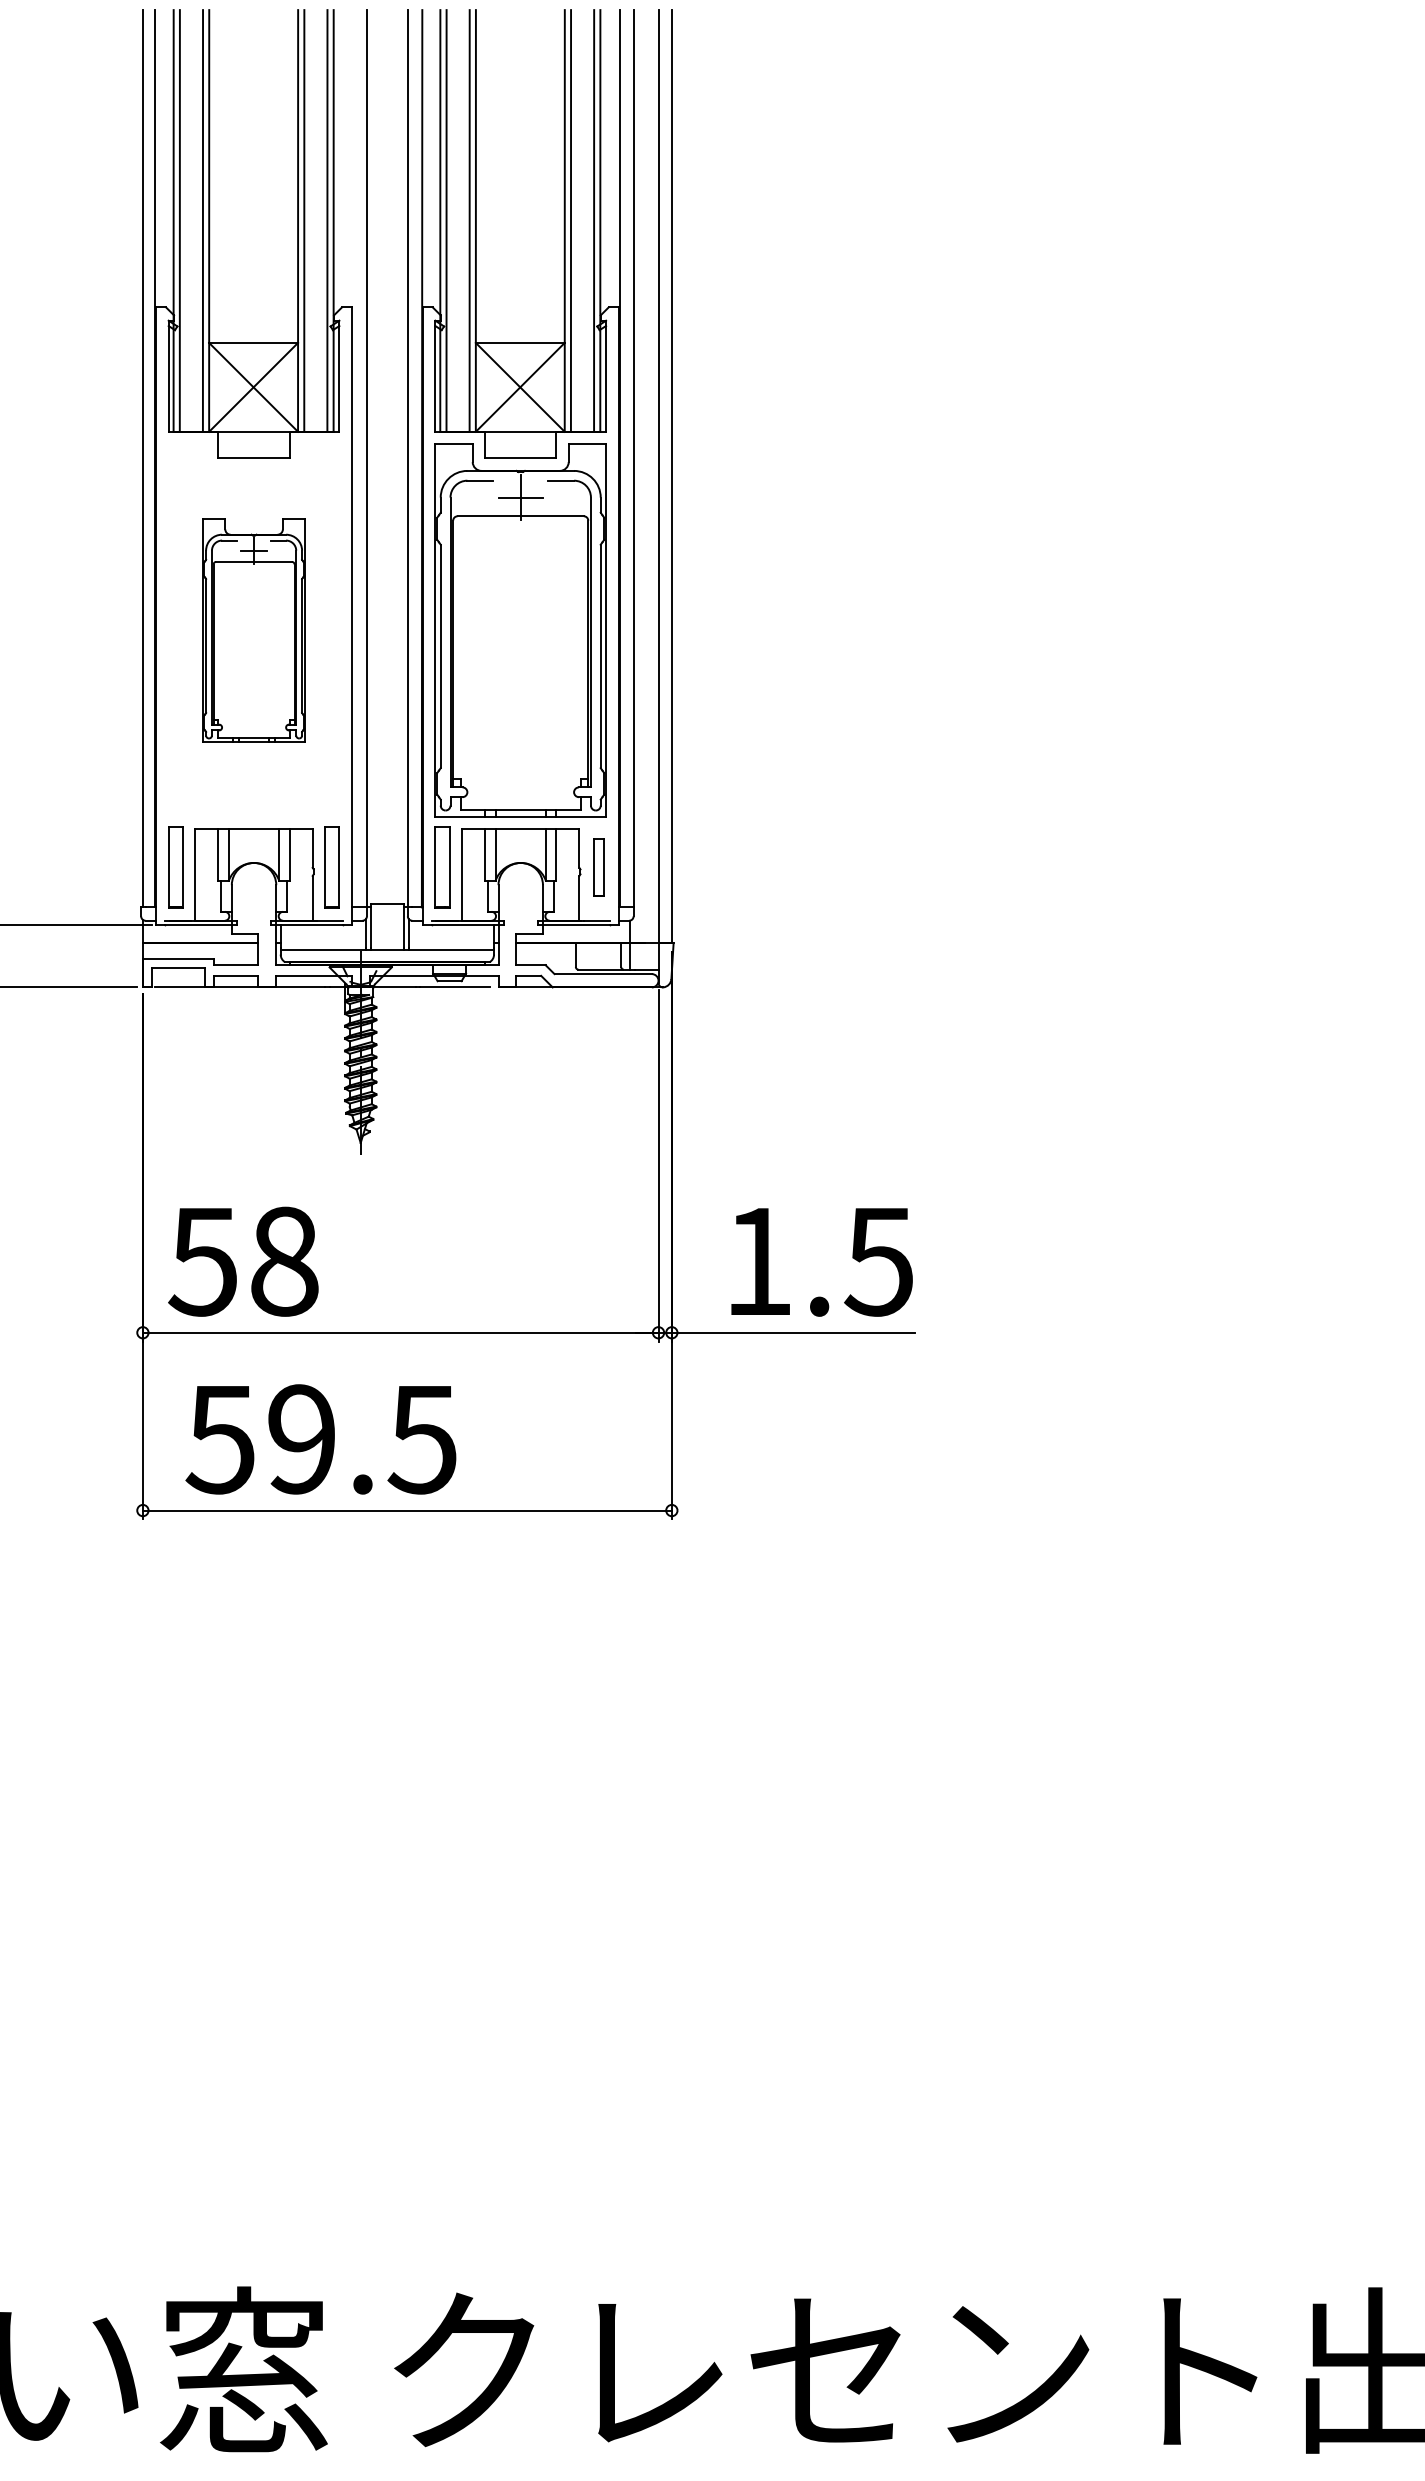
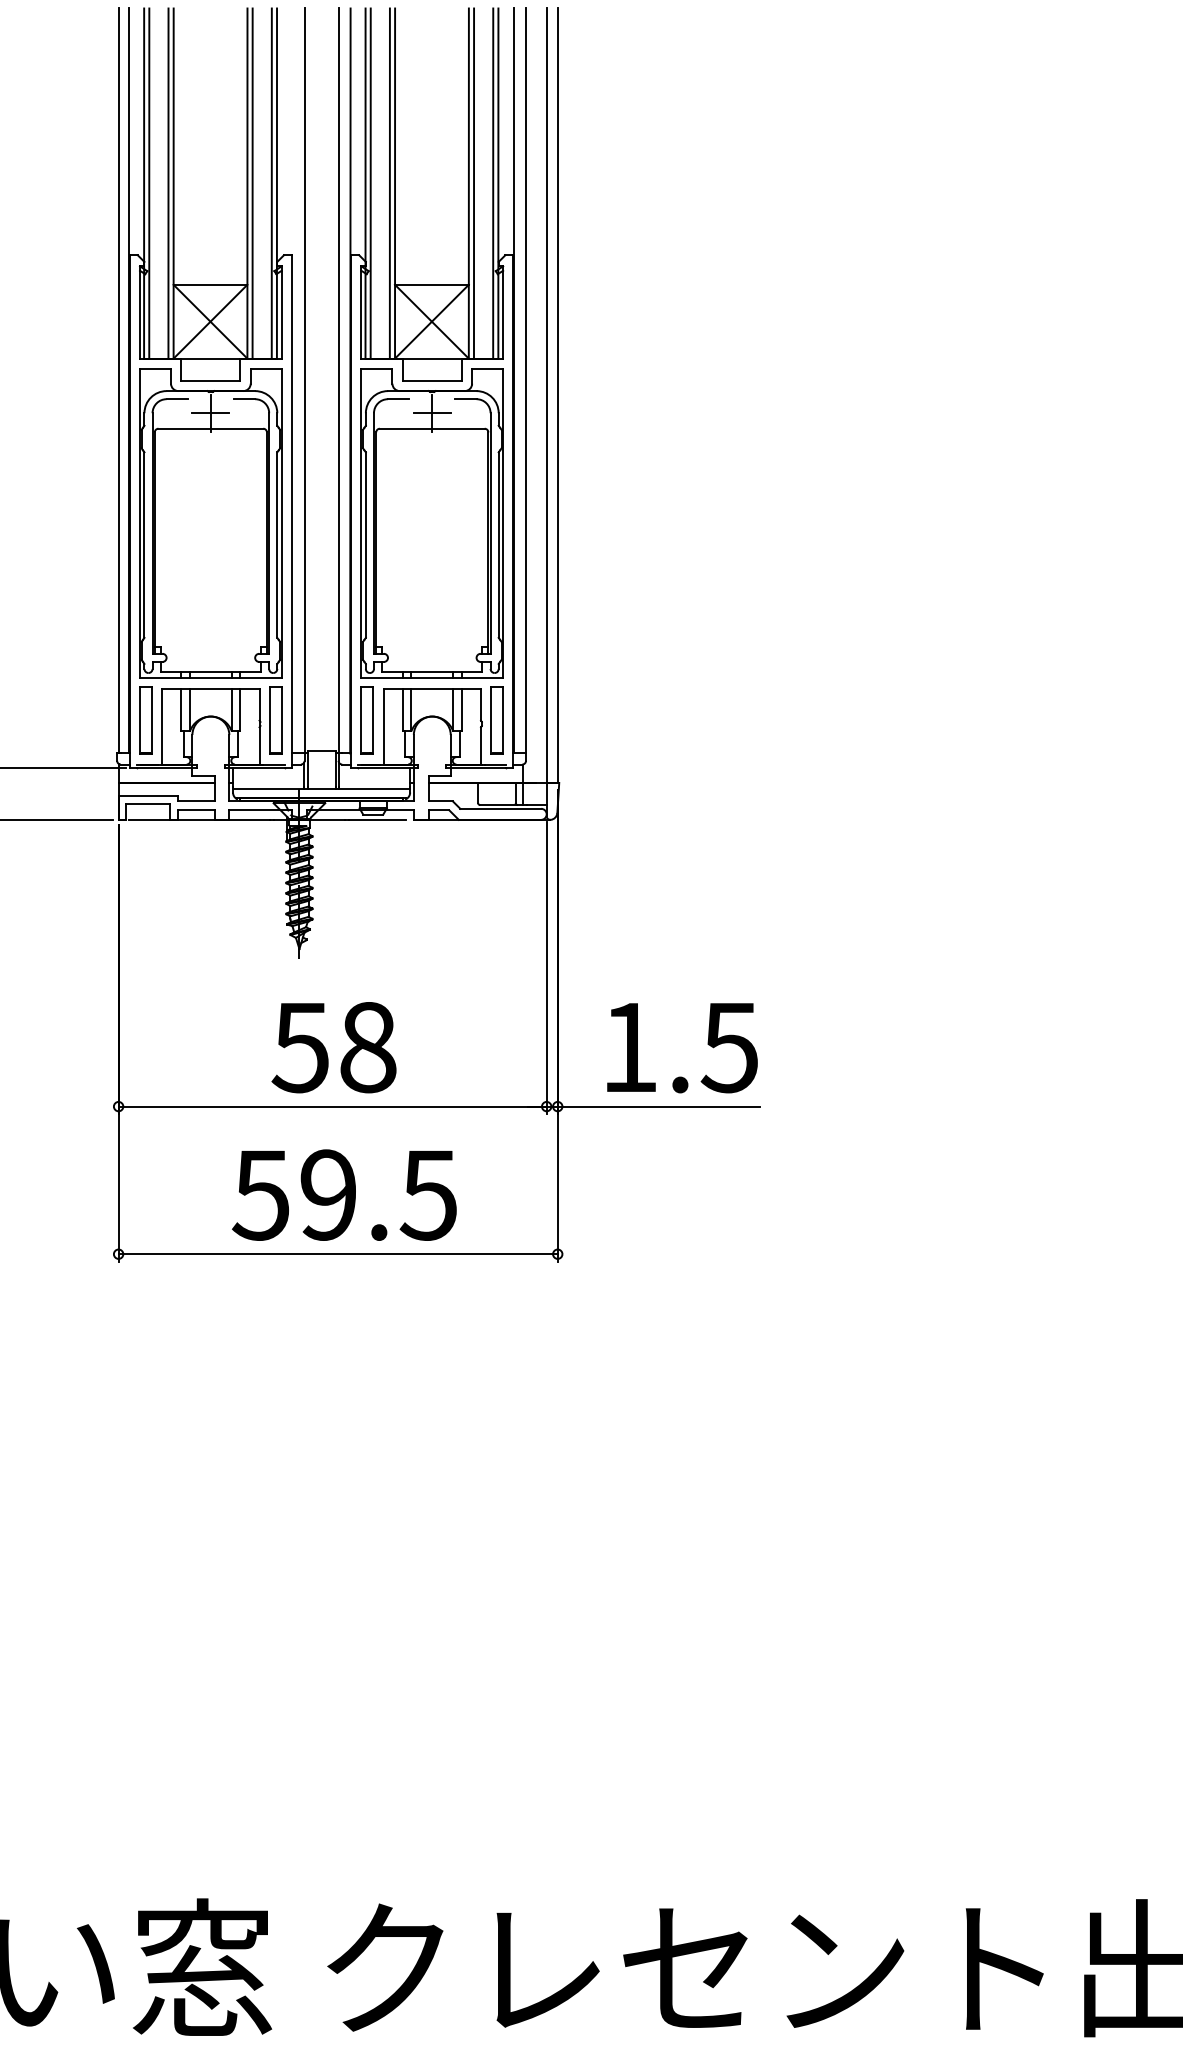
part: (253, 630) -> (210, 523), size x1.67
part: (598, 867) -> (496, 720), size x1.43
text: (242, 1261) -> (333, 1047), moved
text: (321, 1438) -> (344, 1194), moved

